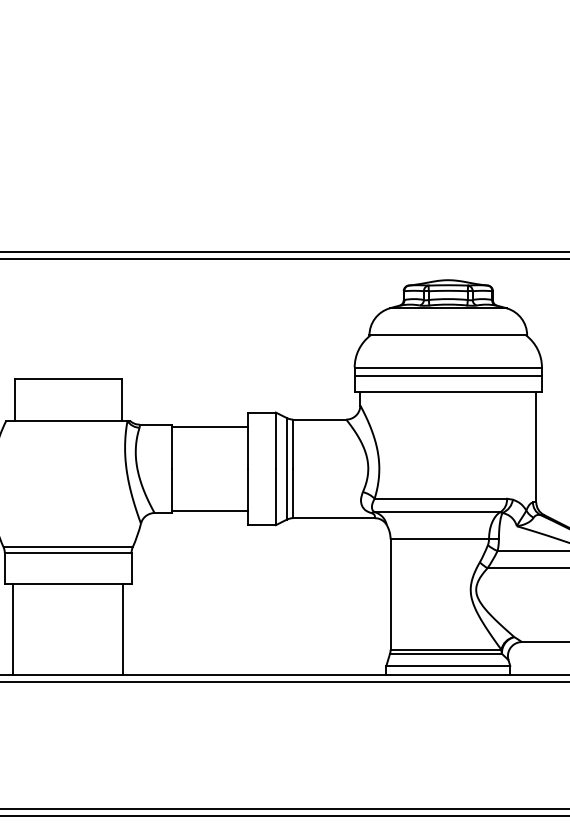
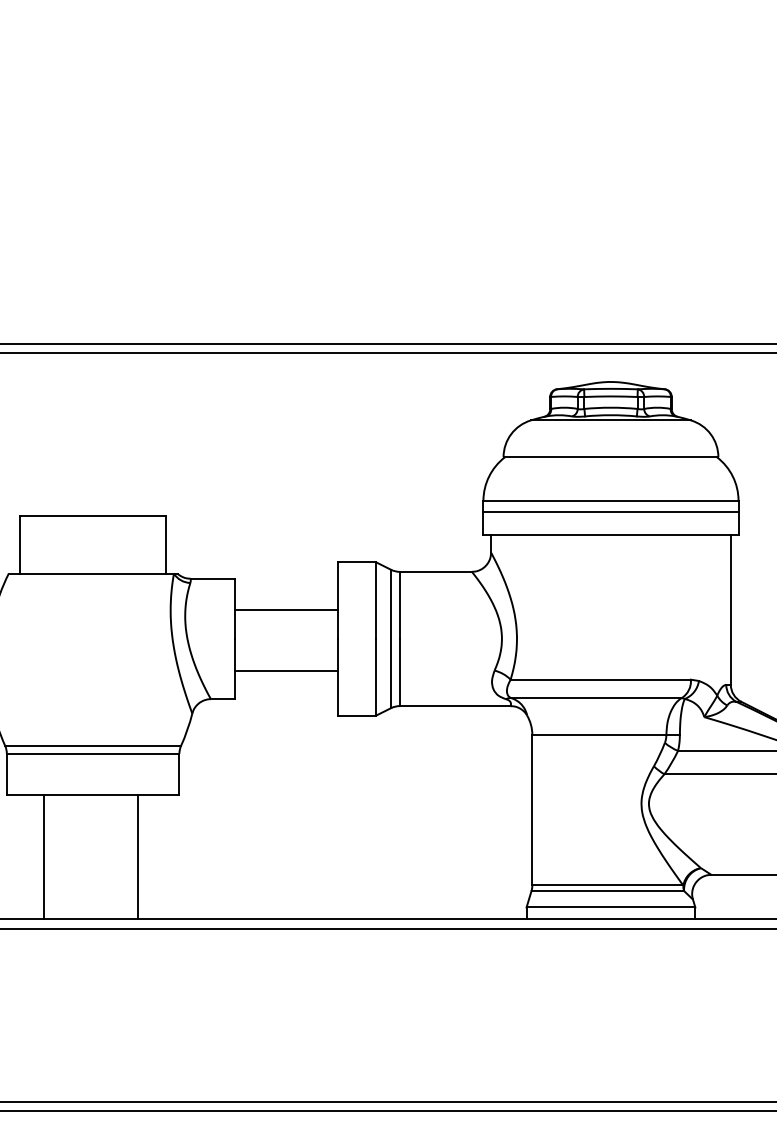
line: (210, 426) -> (286, 610), moved
line: (210, 511) -> (286, 670), moved
line: (12, 629) -> (43, 857), moved
line: (123, 629) -> (138, 857), moved

